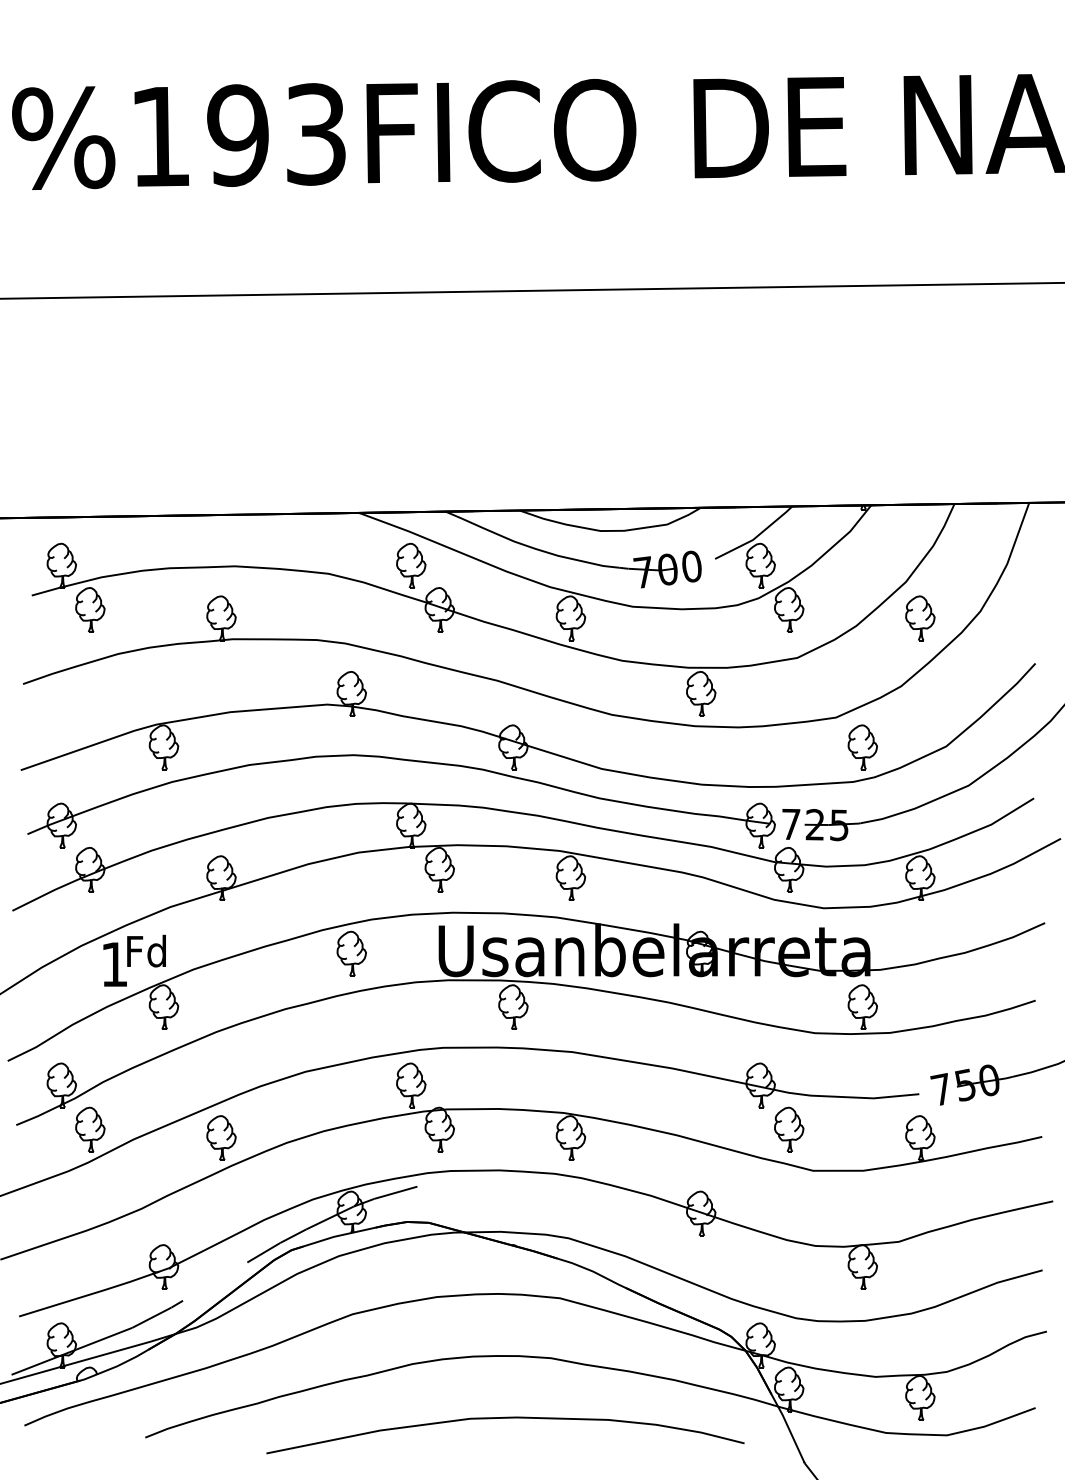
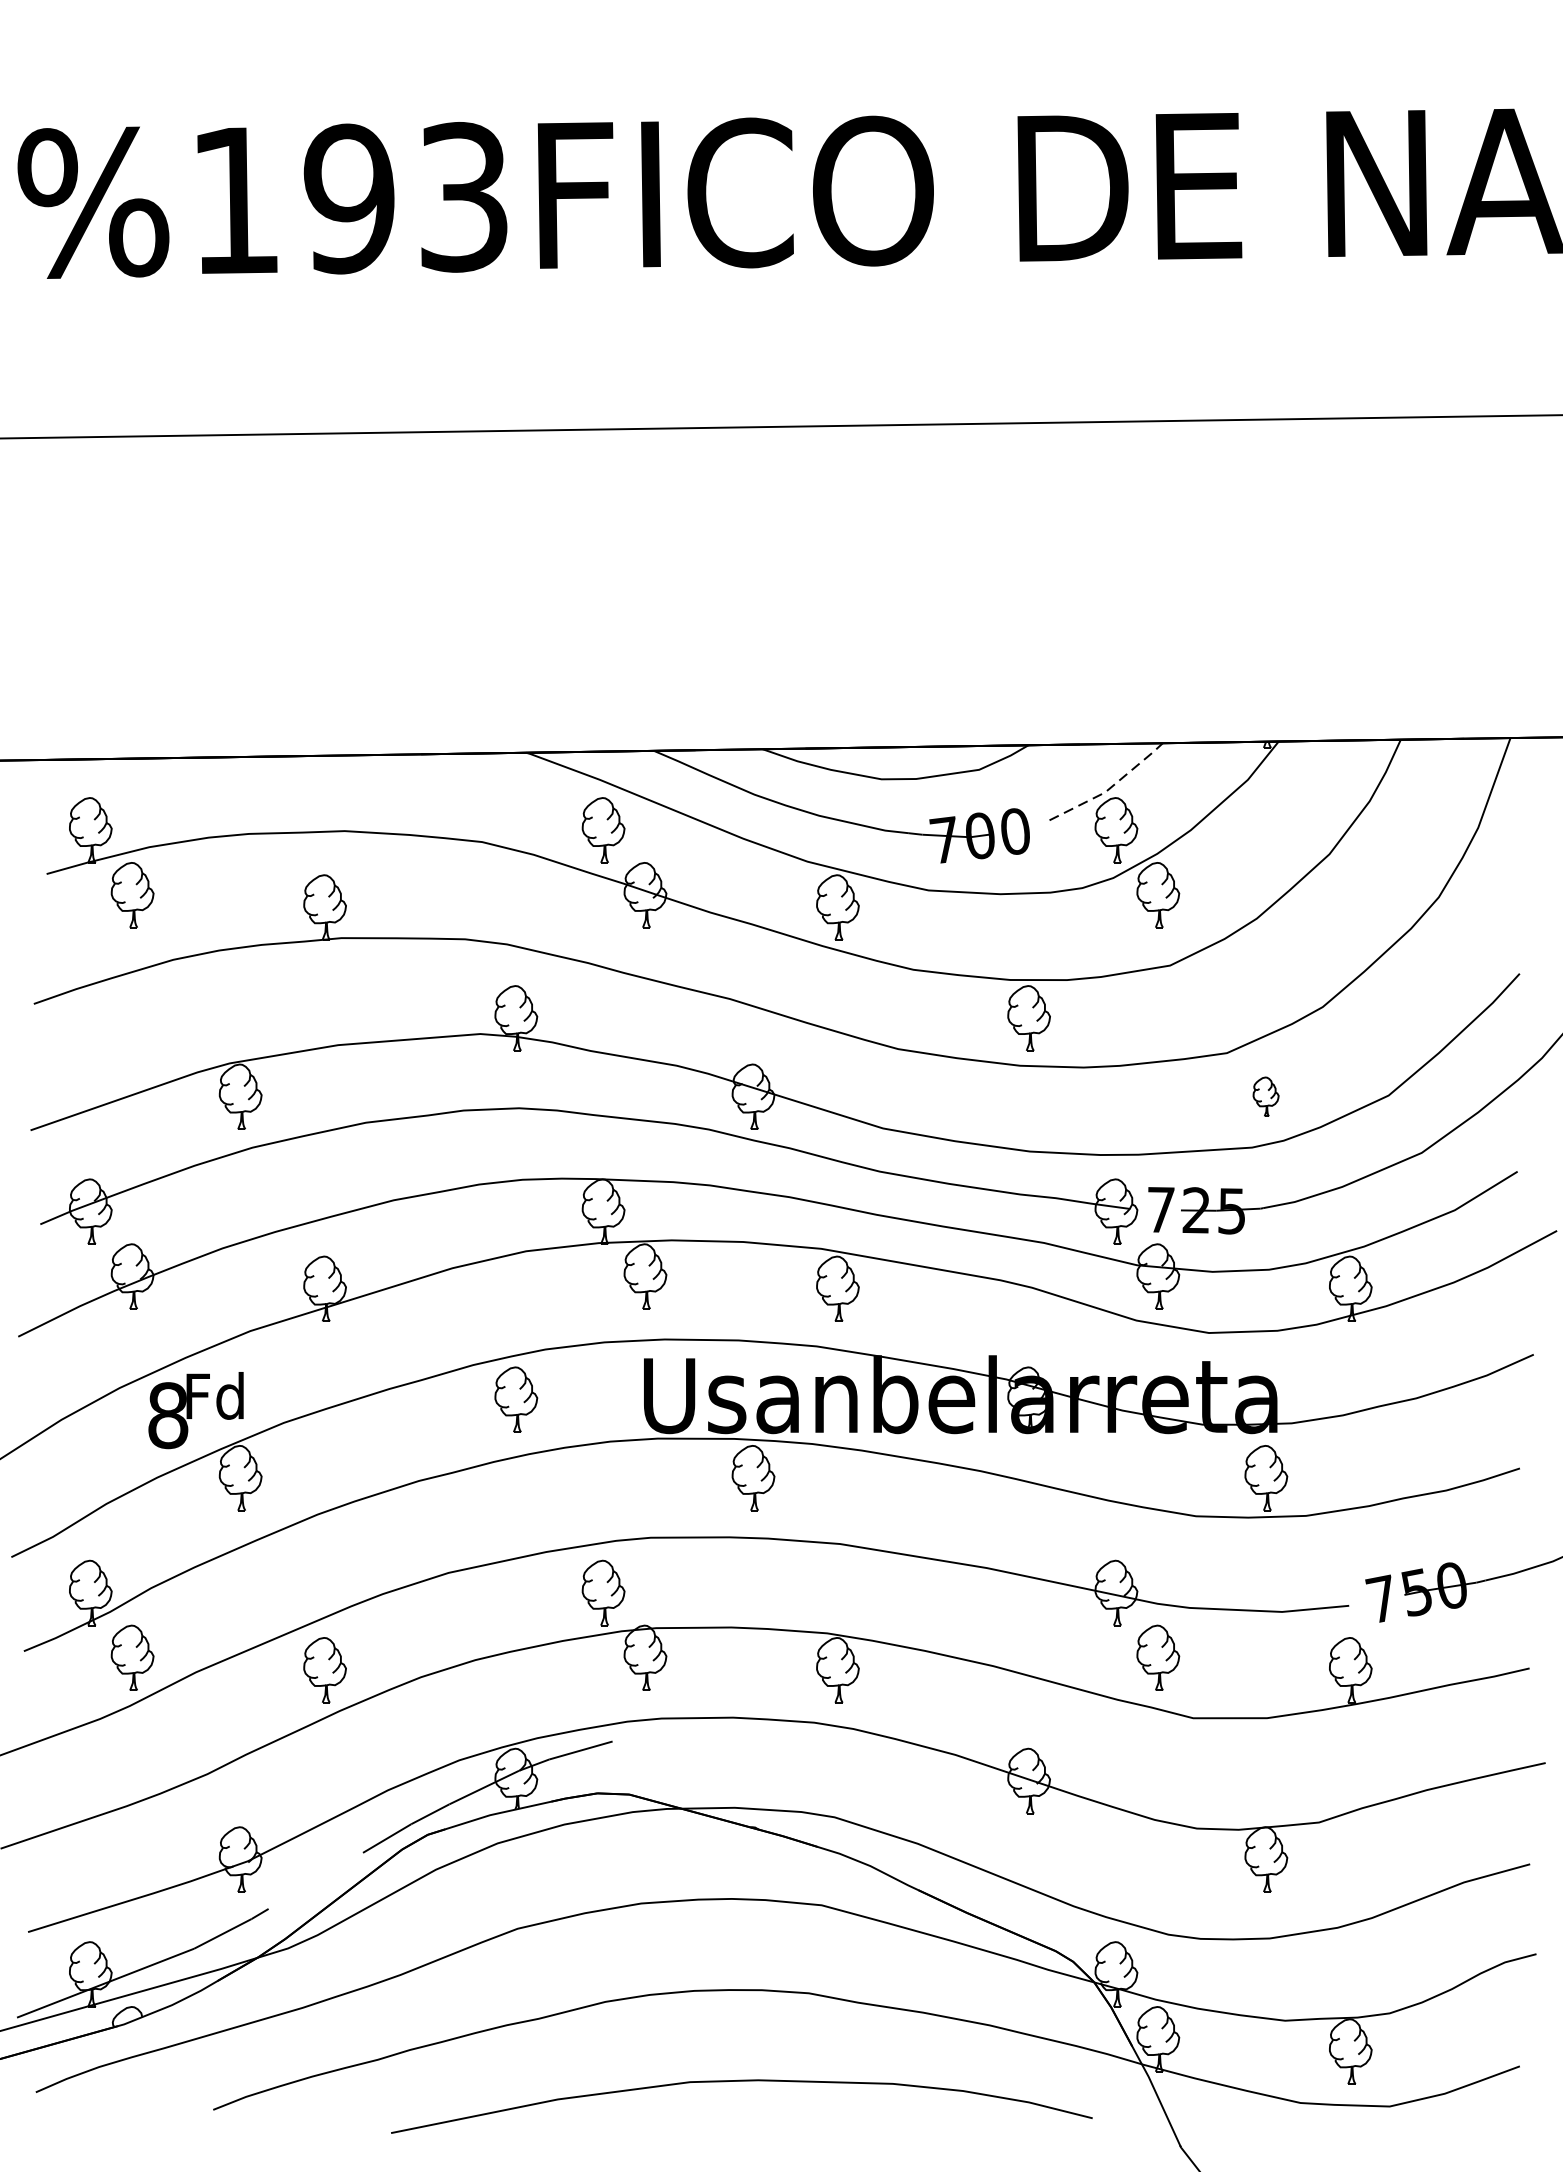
line: (756, 536) -> (1110, 787), solid -> dashed
part: (920, 618) -> (1350, 907), removed
part: (862, 747) -> (1265, 1097), size x0.6
text: (114, 964) -> (168, 1415), 1 -> 8

